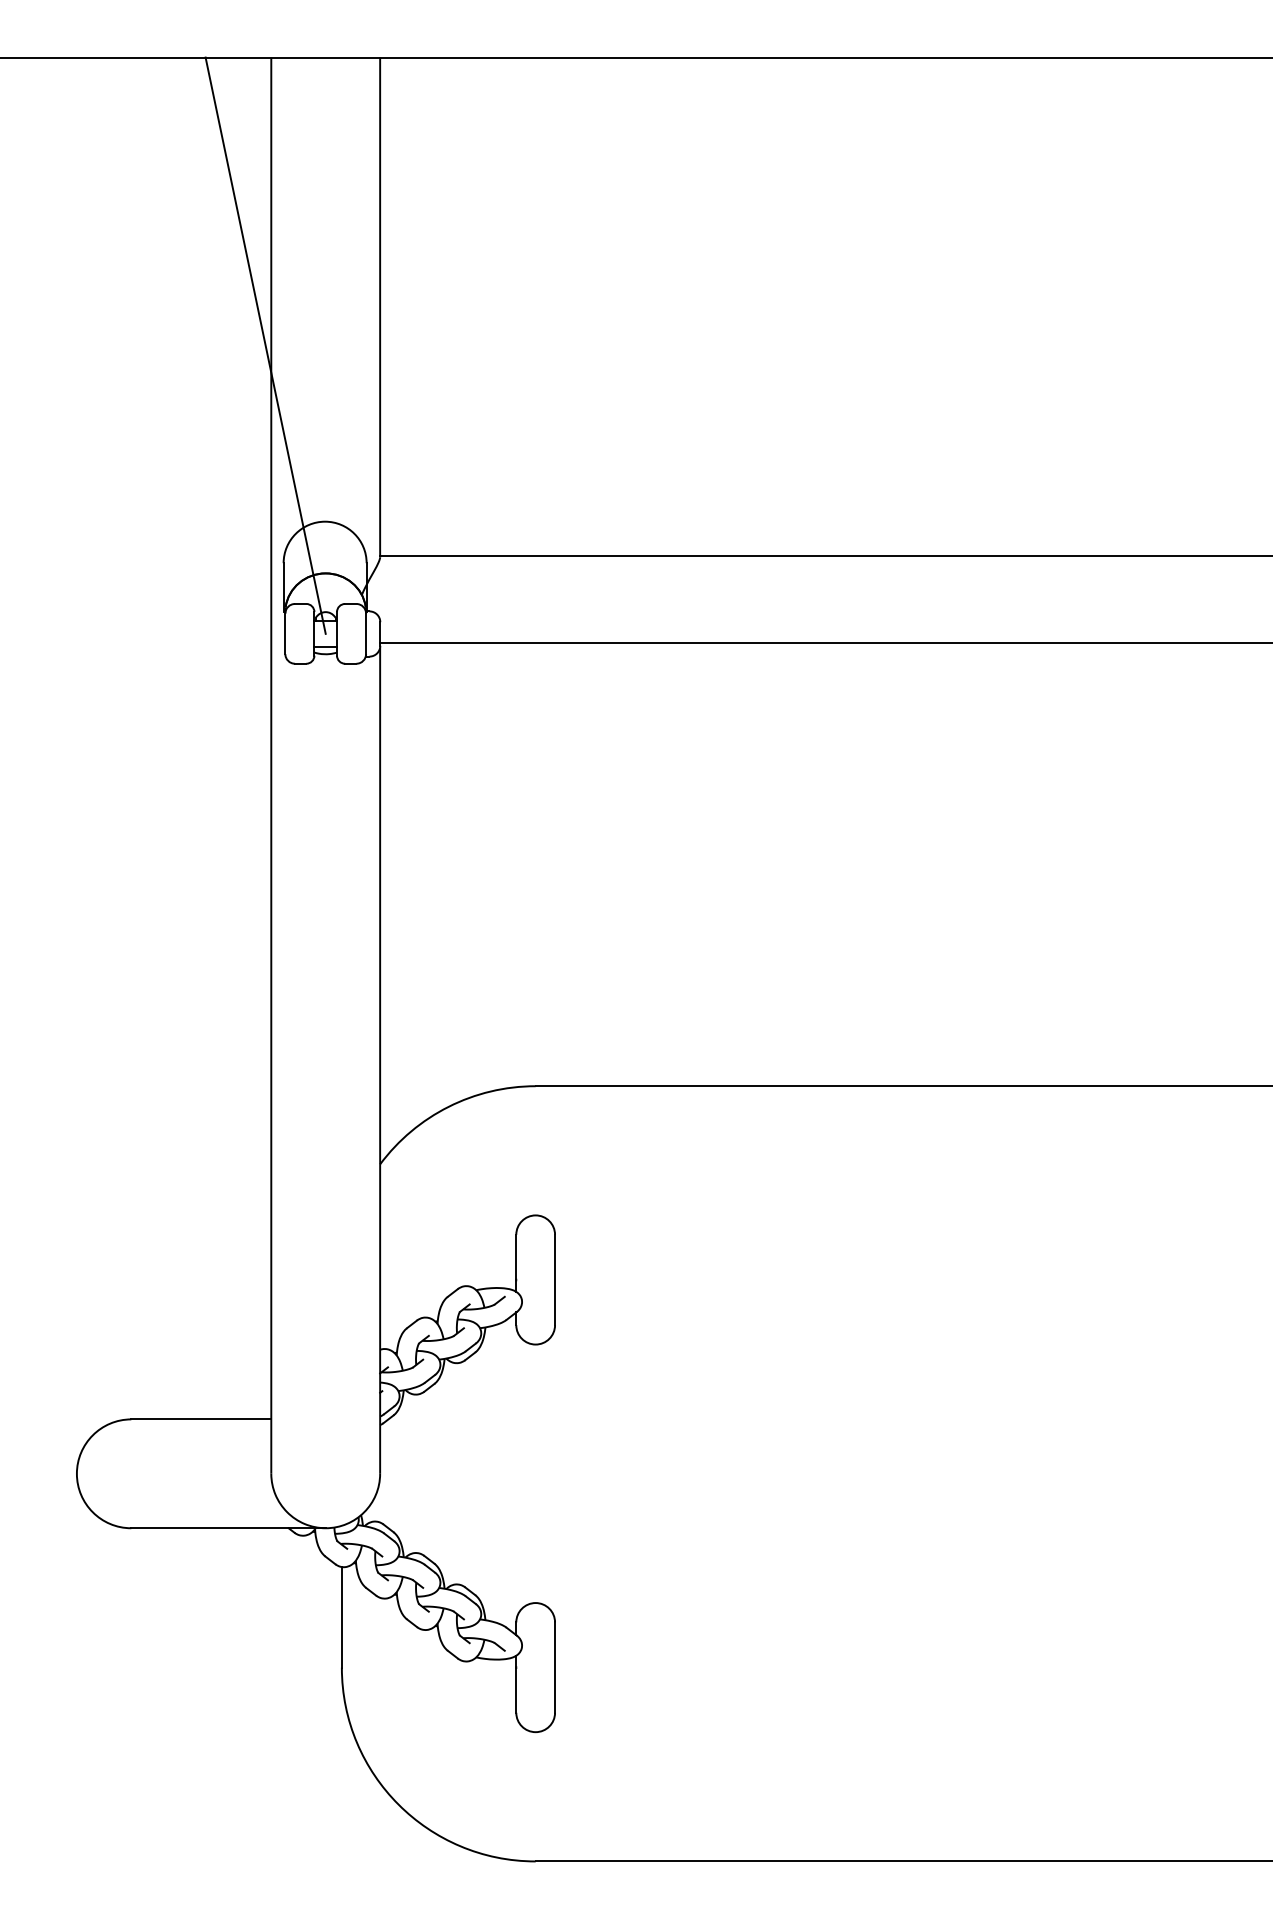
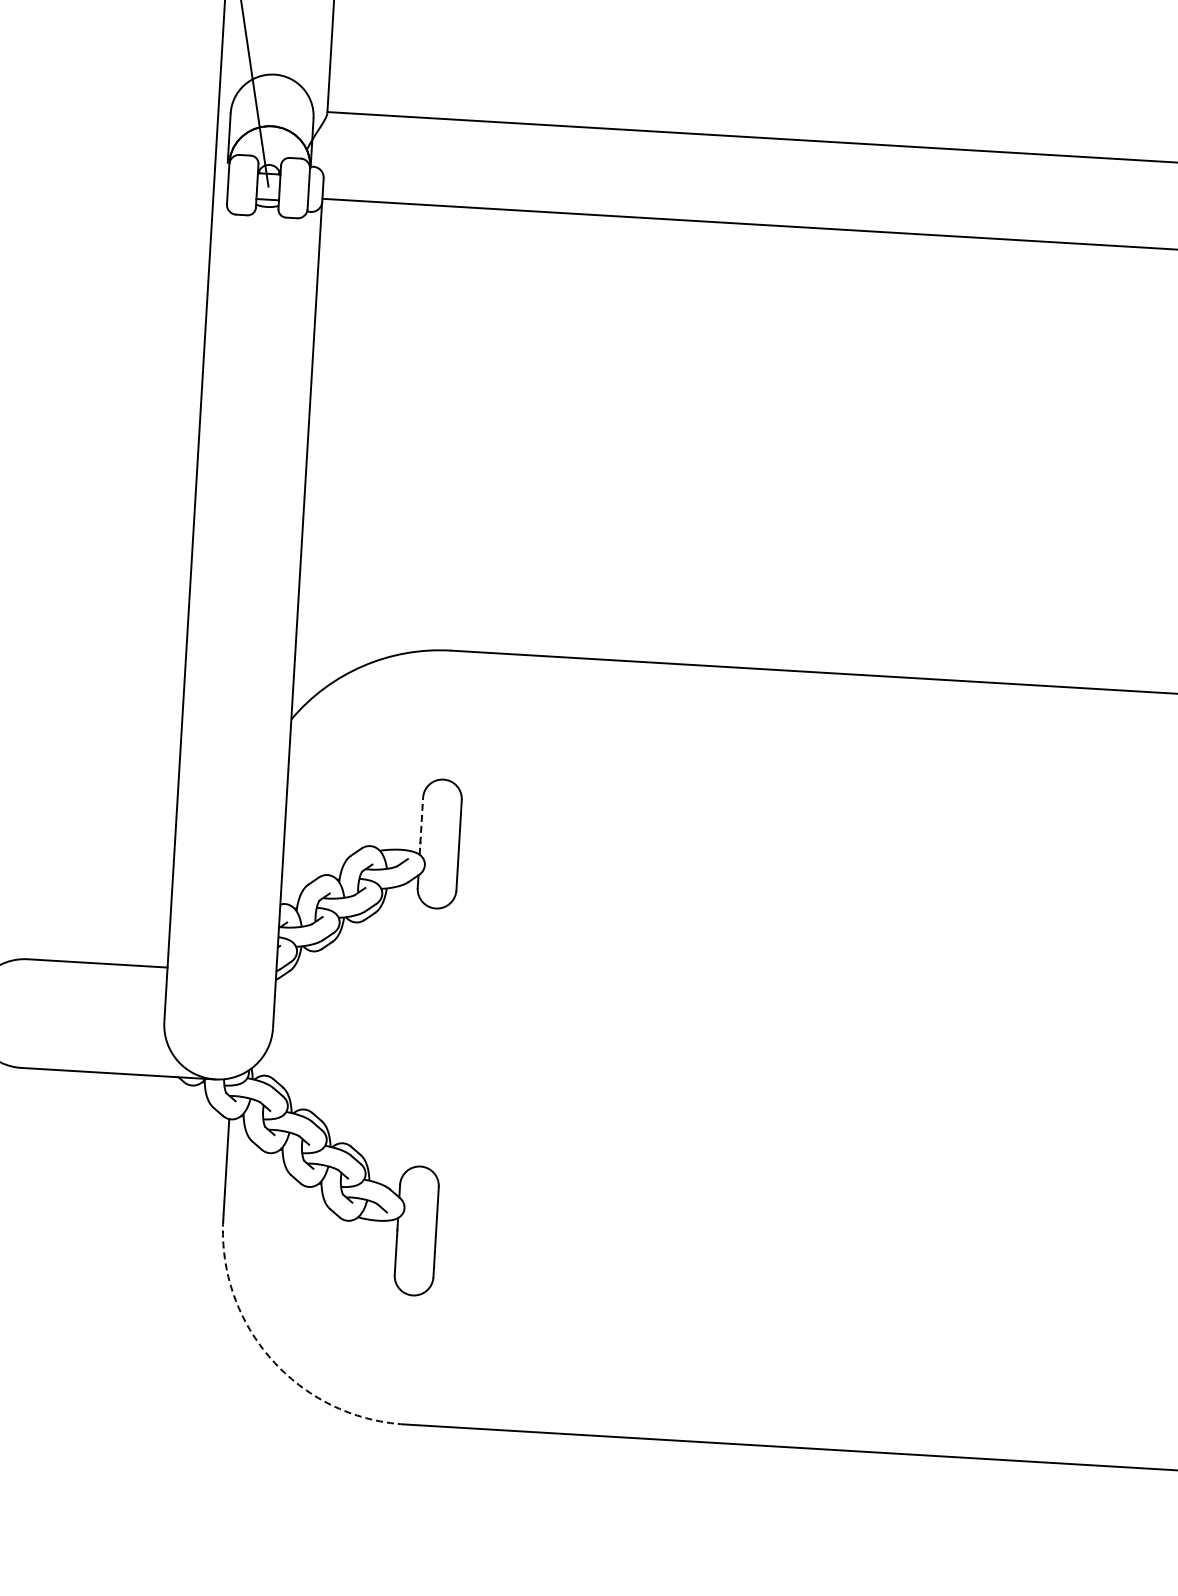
line: (516, 1263) -> (421, 826), solid -> dashed
arc: (398, 1804) -> (271, 1359), solid -> dashed

